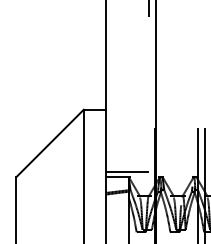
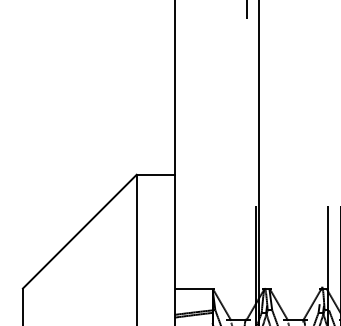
line: (127, 171) -> (210, 278), removed

